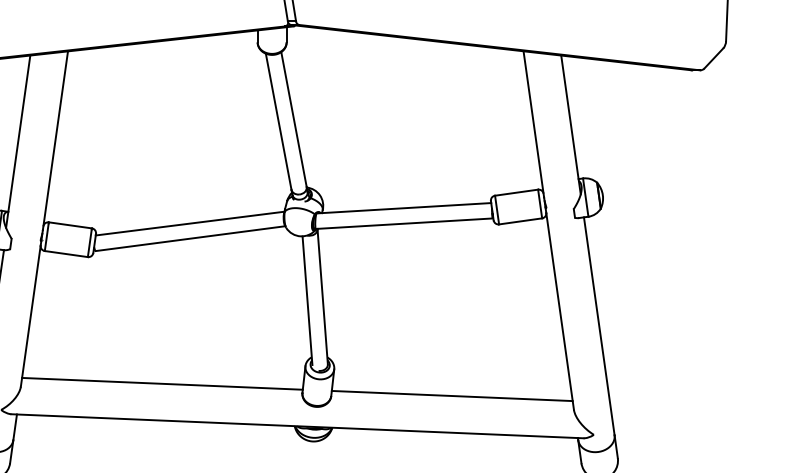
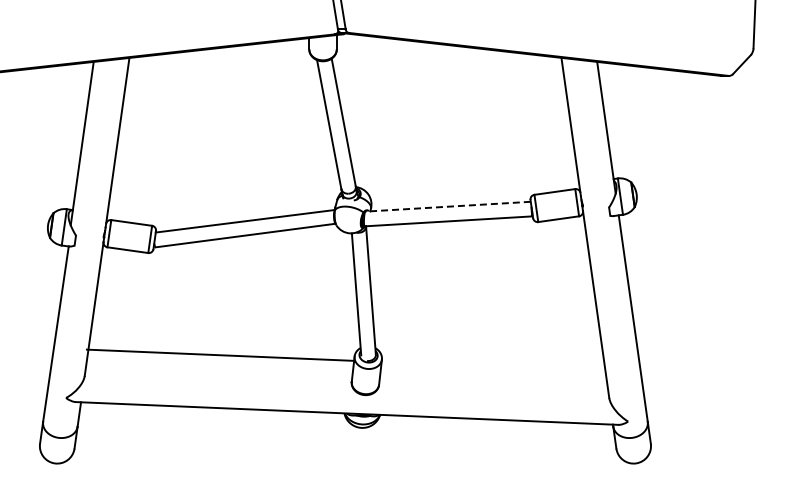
line: (404, 208) -> (448, 206), solid -> dashed
line: (161, 383) -> (219, 354), moved
line: (451, 395) -> (493, 384), removed

